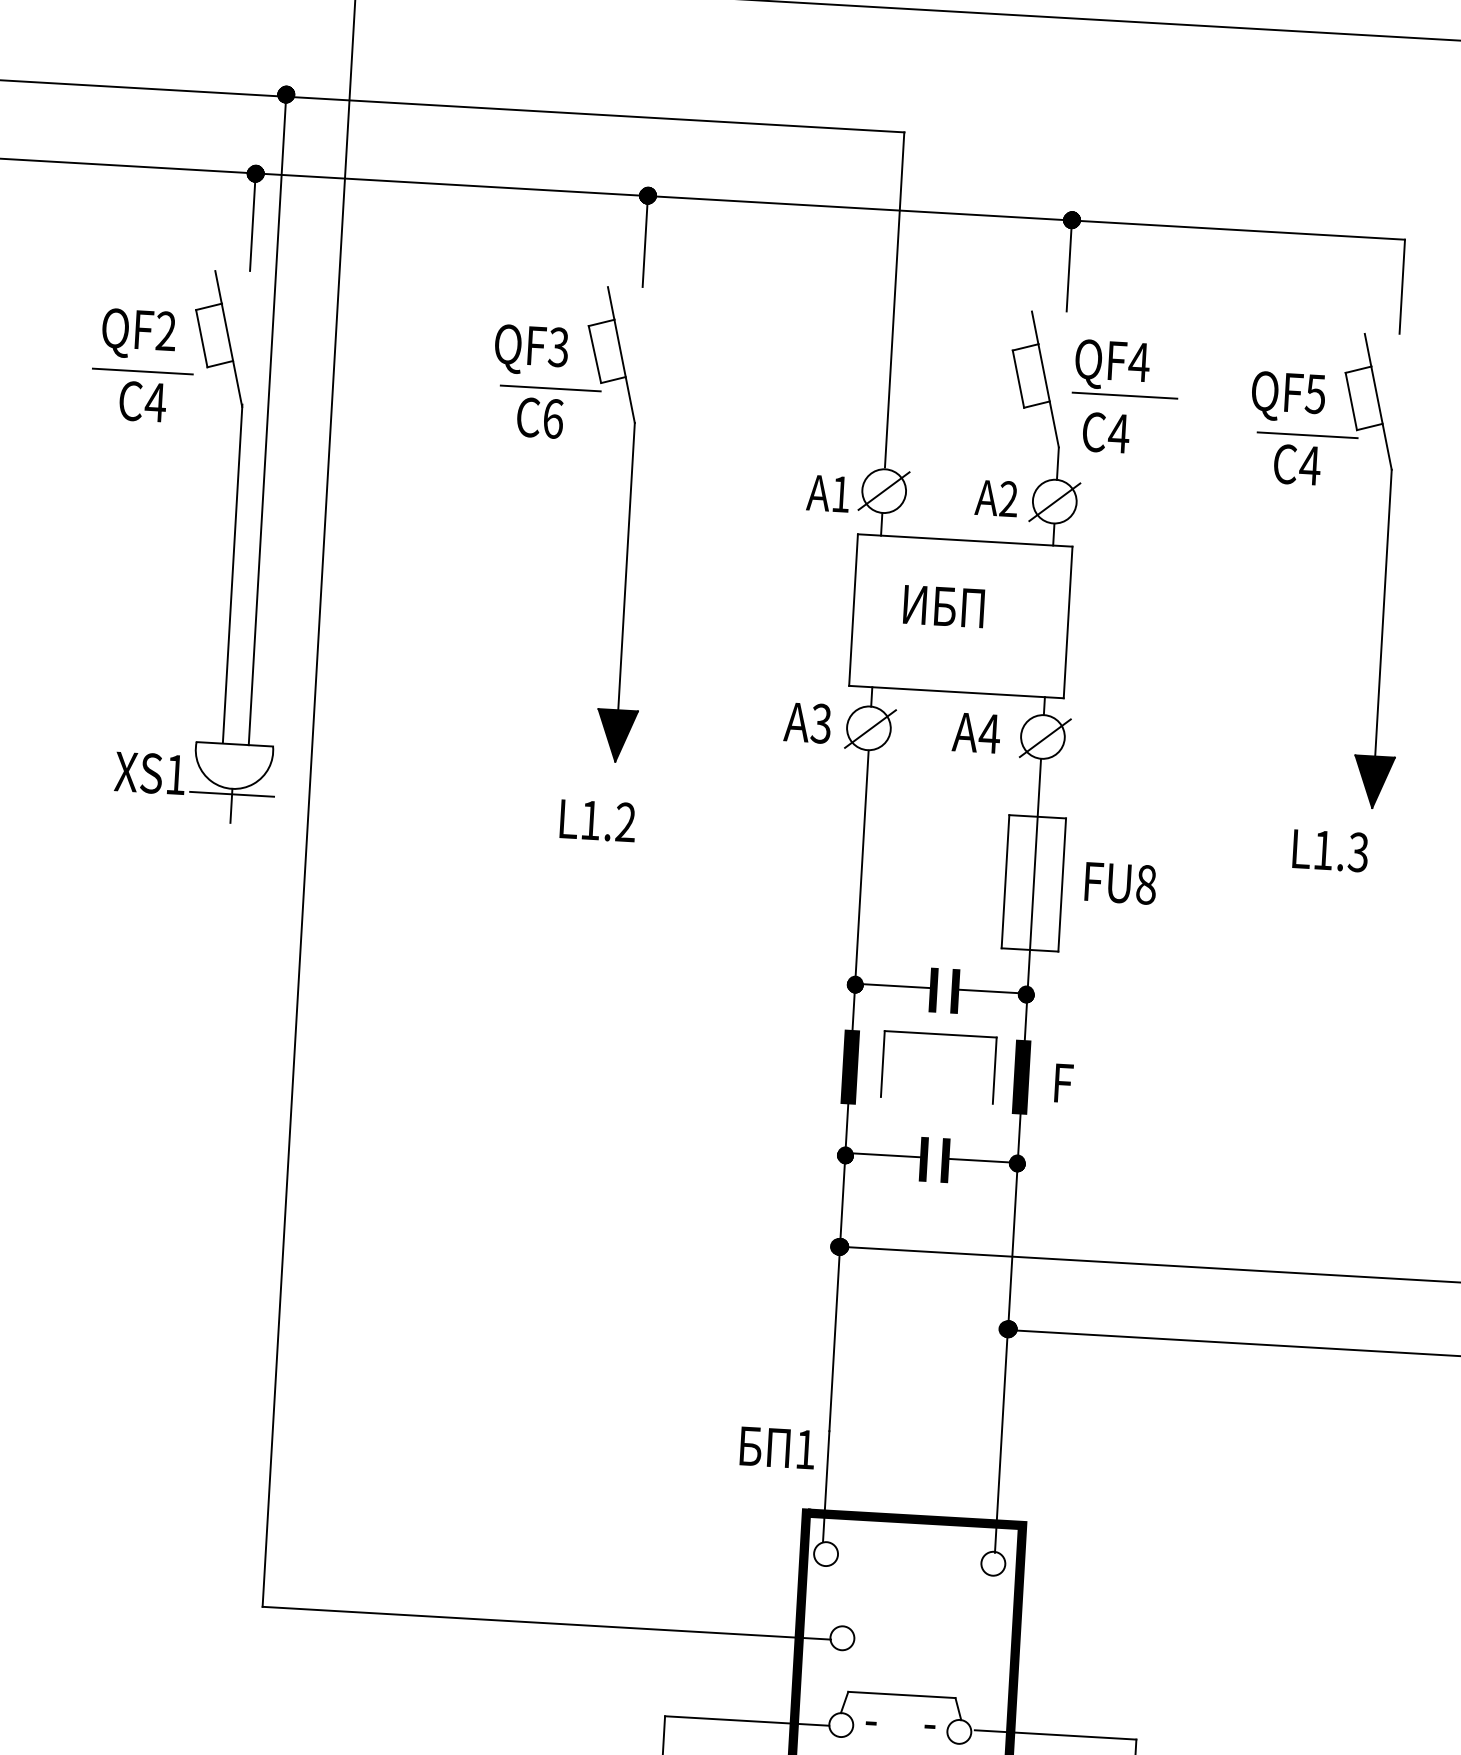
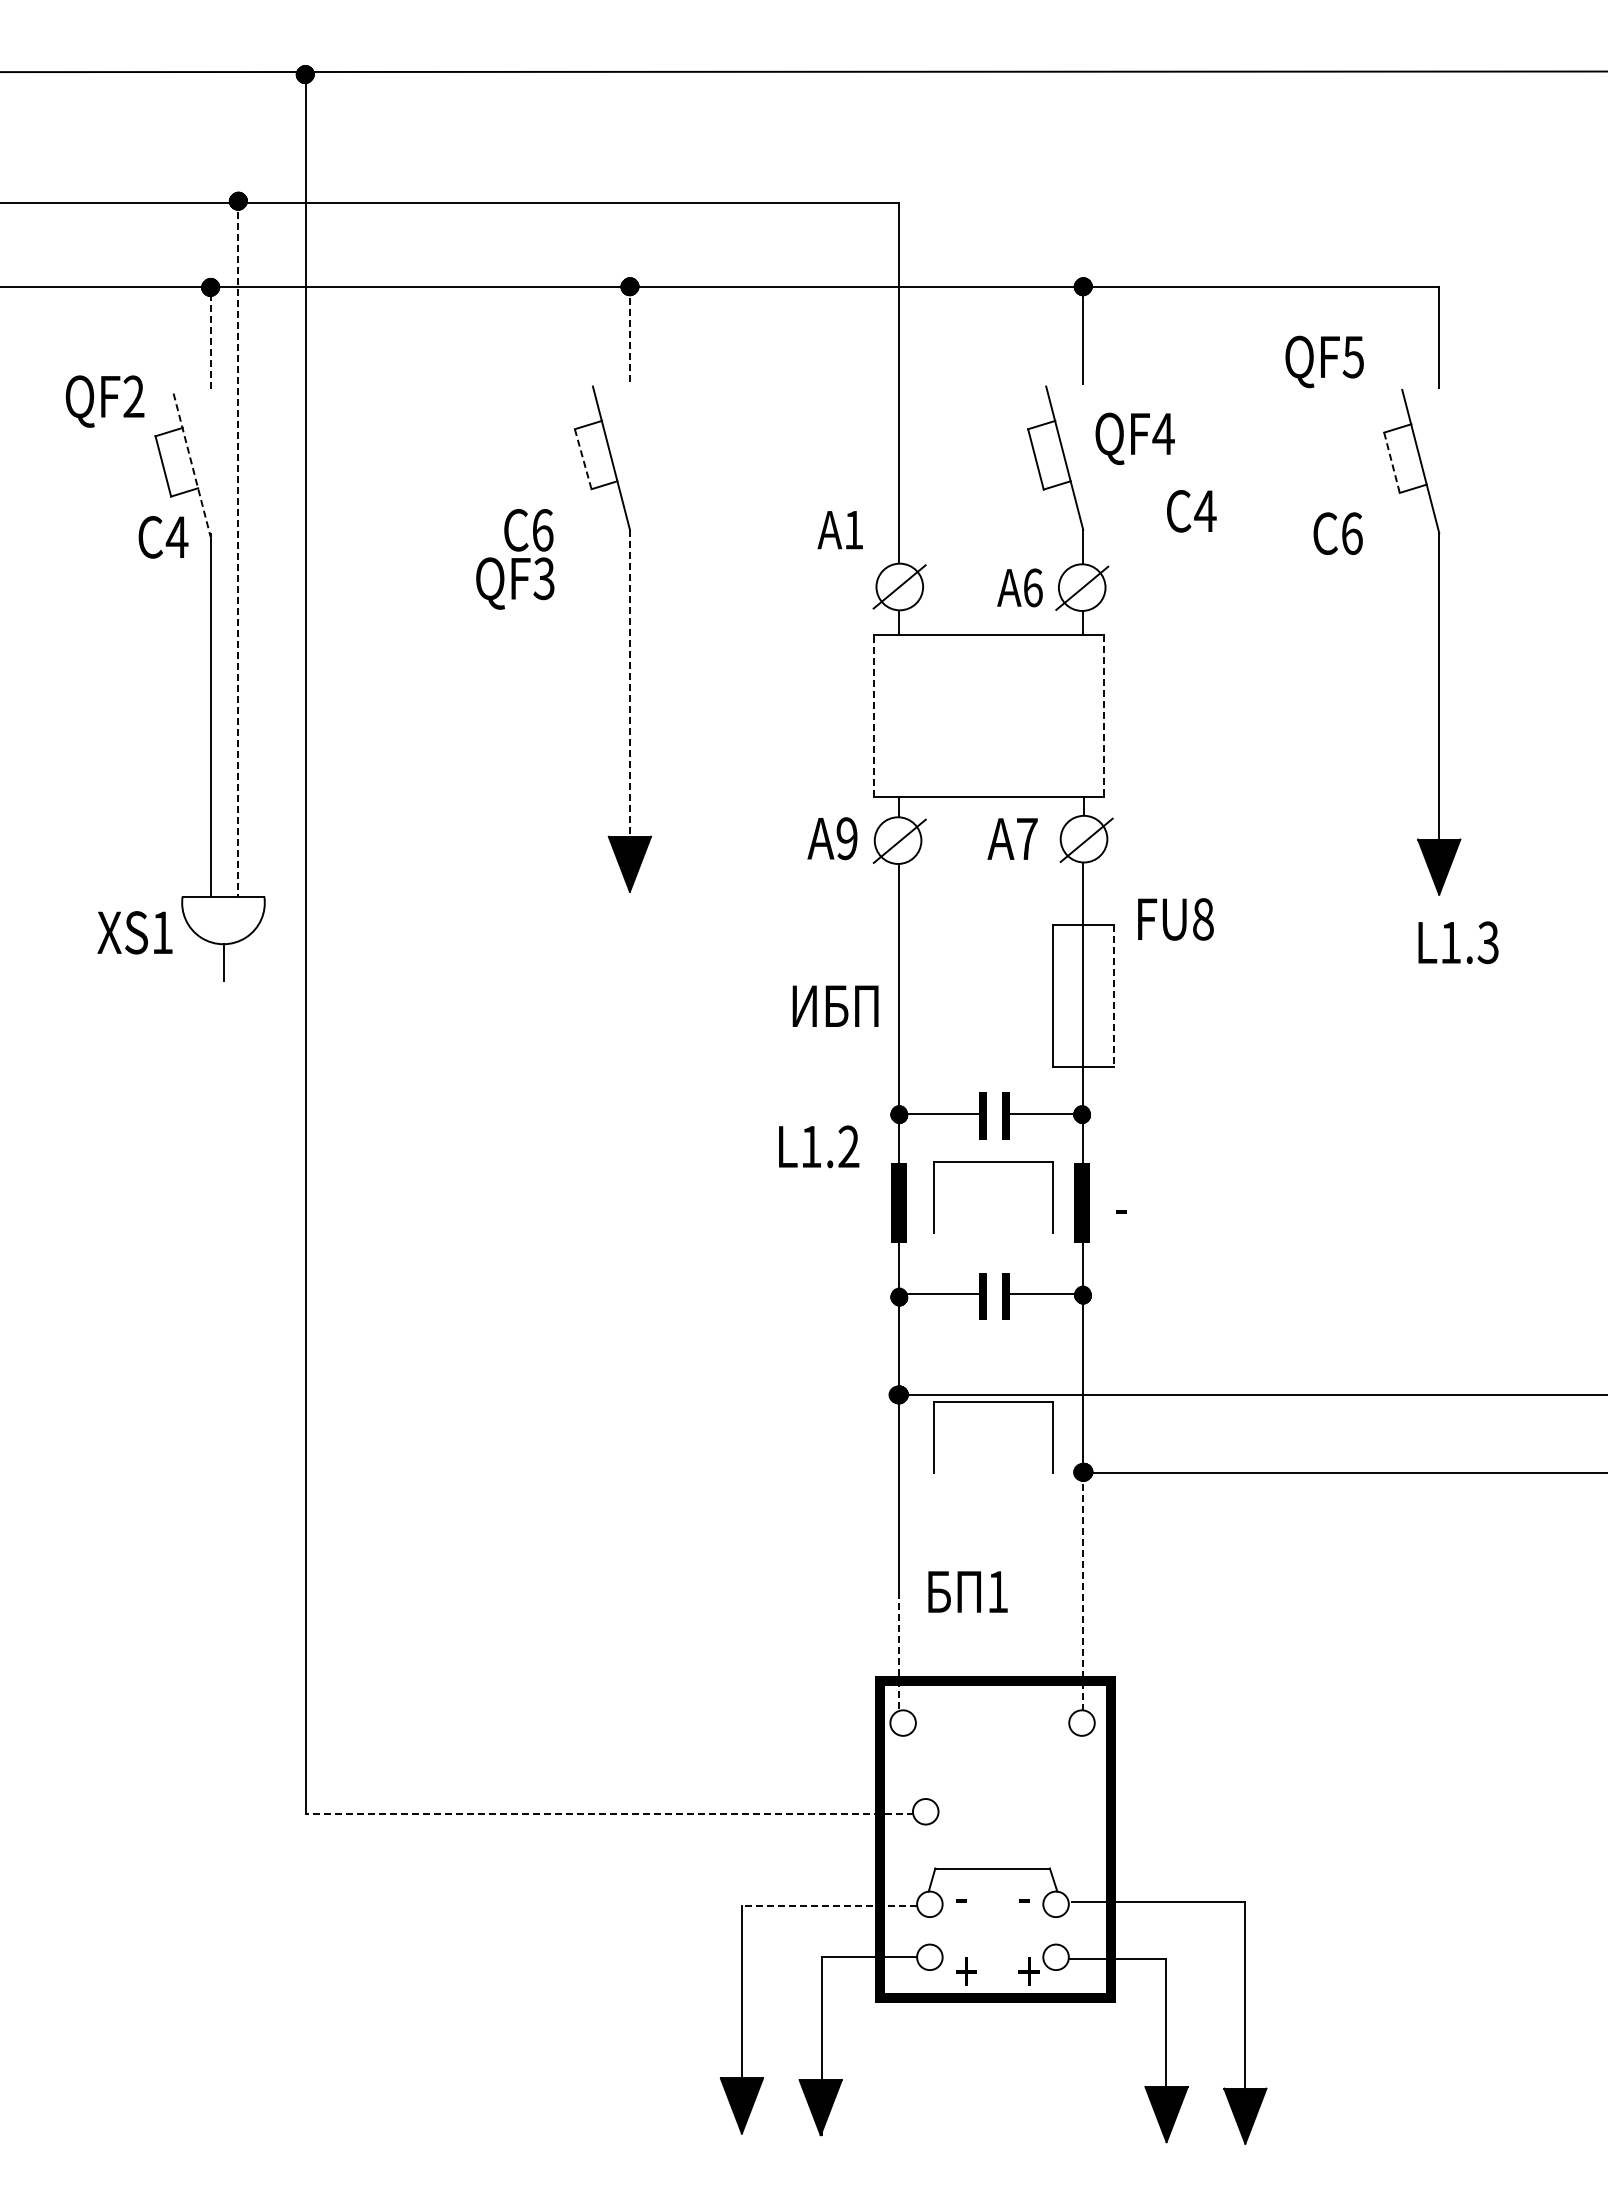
line: (252, 225) -> (210, 342), solid -> dashed
line: (644, 241) -> (629, 335), solid -> dashed
text: (138, 334) -> (104, 401), moved
line: (229, 339) -> (192, 465), solid -> dashed
text: (531, 350) -> (515, 583), moved
line: (595, 354) -> (583, 459), solid -> dashed
line: (142, 371) -> (102, 505), removed
line: (550, 388) -> (537, 498), removed
line: (1125, 395) -> (1150, 470), removed
text: (1288, 396) -> (1324, 361), moved
text: (142, 401) -> (163, 537), moved
line: (1351, 402) -> (1392, 463), solid -> dashed
line: (267, 419) -> (238, 548), solid -> dashed
text: (1105, 433) -> (1191, 511), moved
line: (1307, 435) -> (1347, 501), removed
text: (1309, 465) -> (1351, 533), 4 -> 6
text: (827, 494) -> (839, 530), moved
text: (1008, 498) -> (1032, 587), 2 -> 6
line: (624, 592) -> (629, 710), solid -> dashed
text: (943, 605) -> (835, 1005), moved
line: (853, 610) -> (874, 715), solid -> dashed
line: (1067, 623) -> (1103, 716), solid -> dashed
text: (820, 723) -> (846, 838), 3 -> 9
text: (989, 733) -> (1026, 838), 4 -> 7
line: (231, 794) -> (223, 950), removed
text: (598, 820) -> (819, 1146), moved
text: (1330, 850) -> (1458, 942), moved
text: (1120, 883) -> (1175, 919), moved
line: (1062, 885) -> (1113, 996), solid -> dashed
text: (1062, 1082) -> (1126, 1206), F -> -
part: (927, 1259) -> (993, 1402), added
line: (1002, 1436) -> (1083, 1587), solid -> dashed
text: (777, 1447) -> (967, 1591), moved
line: (826, 1486) -> (899, 1651), solid -> dashed
line: (546, 1622) -> (609, 1813), solid -> dashed
line: (747, 1720) -> (829, 1905), solid -> dashed

